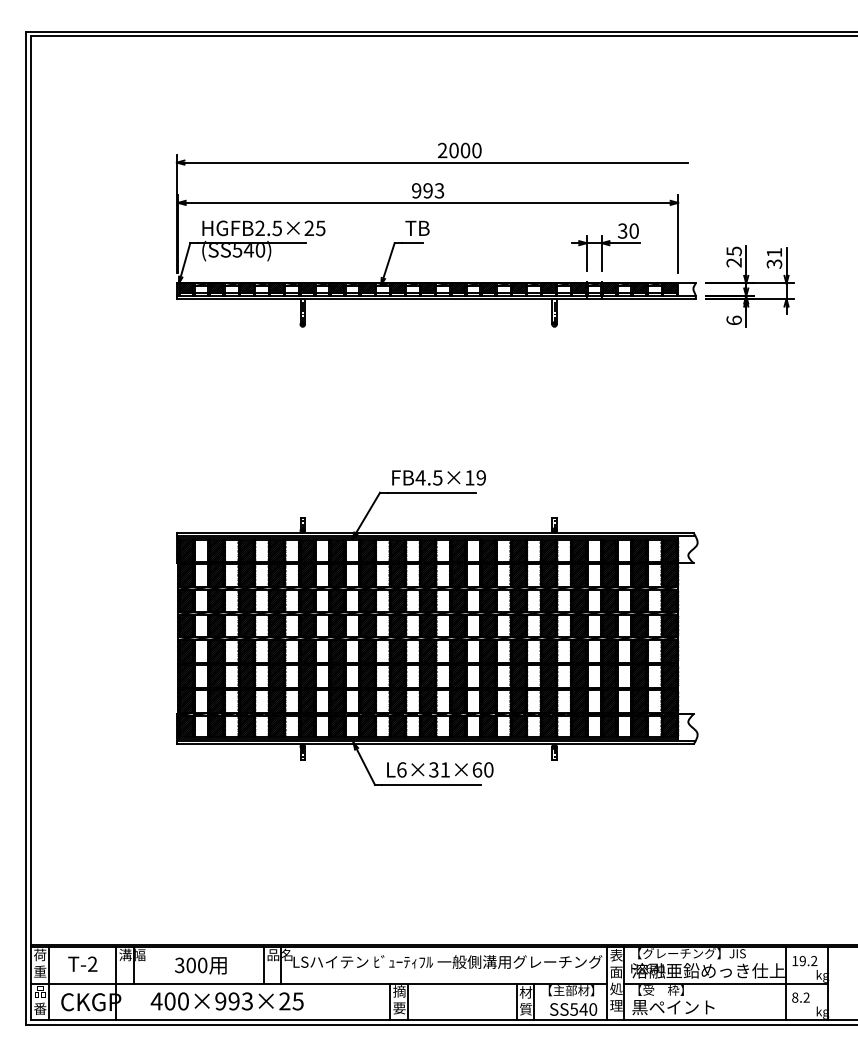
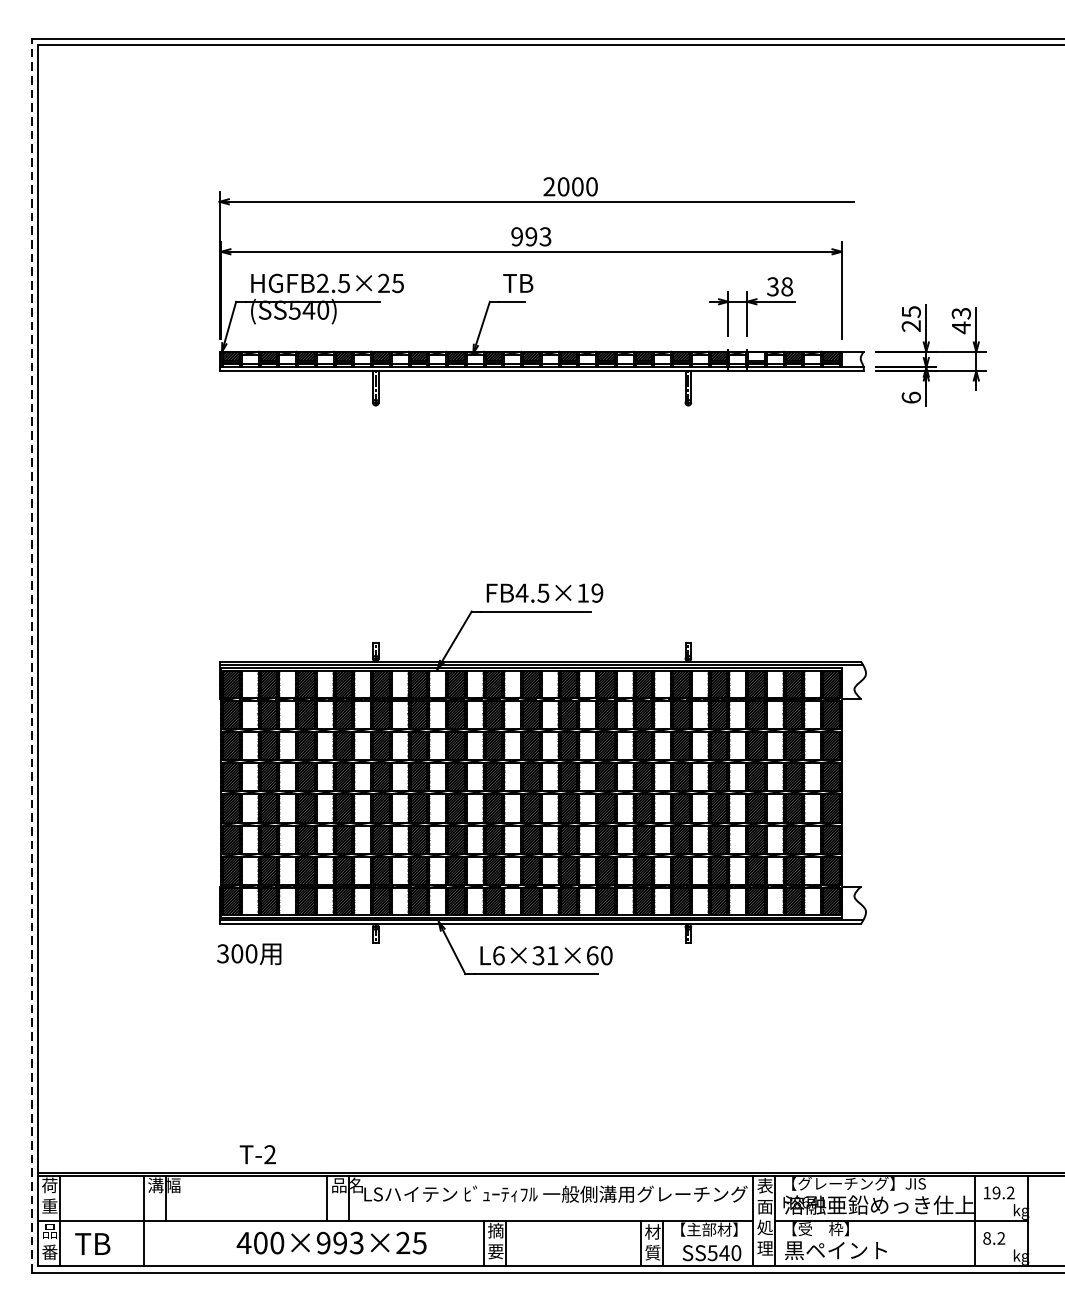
text: (633, 231) -> (786, 287), 30 -> 38
text: (774, 258) -> (961, 320), 31 -> 43
hatch: (609, 287) -> (756, 356), removed
line: (25, 528) -> (31, 656), solid -> dashed
text: (82, 963) -> (257, 1153), moved
text: (200, 965) -> (248, 953), moved
text: (226, 1001) -> (330, 1243), moved
text: (90, 1002) -> (112, 1244), CKGP -> TB

